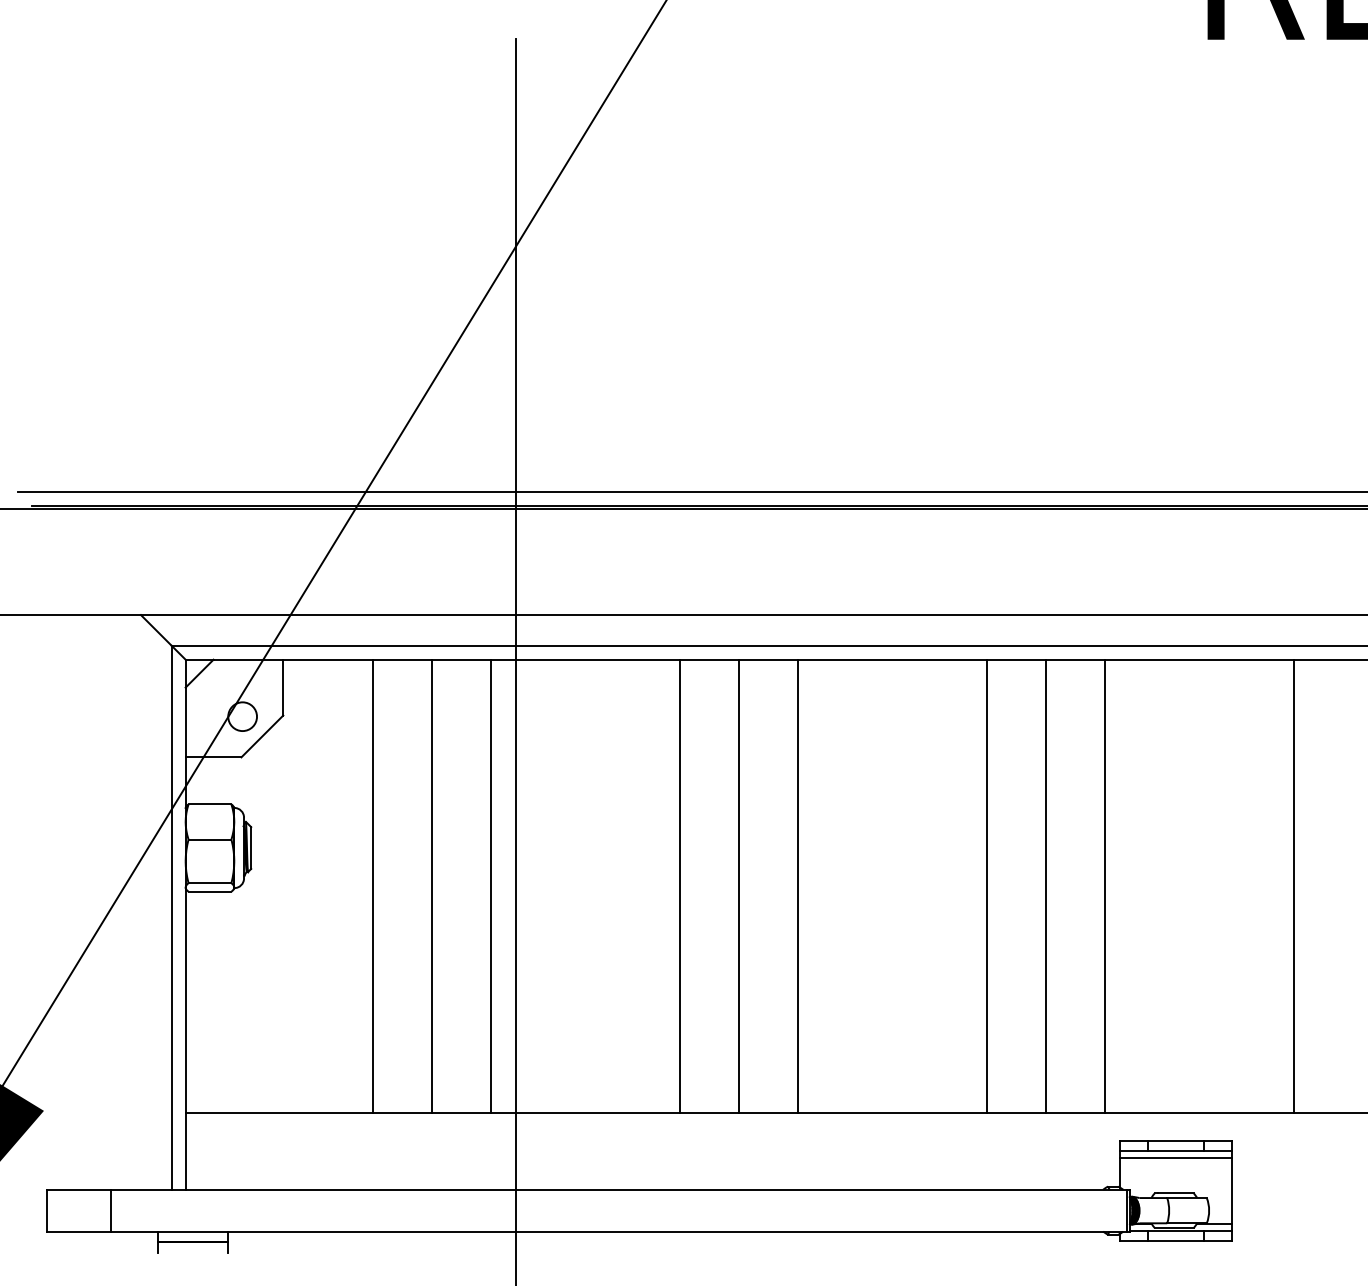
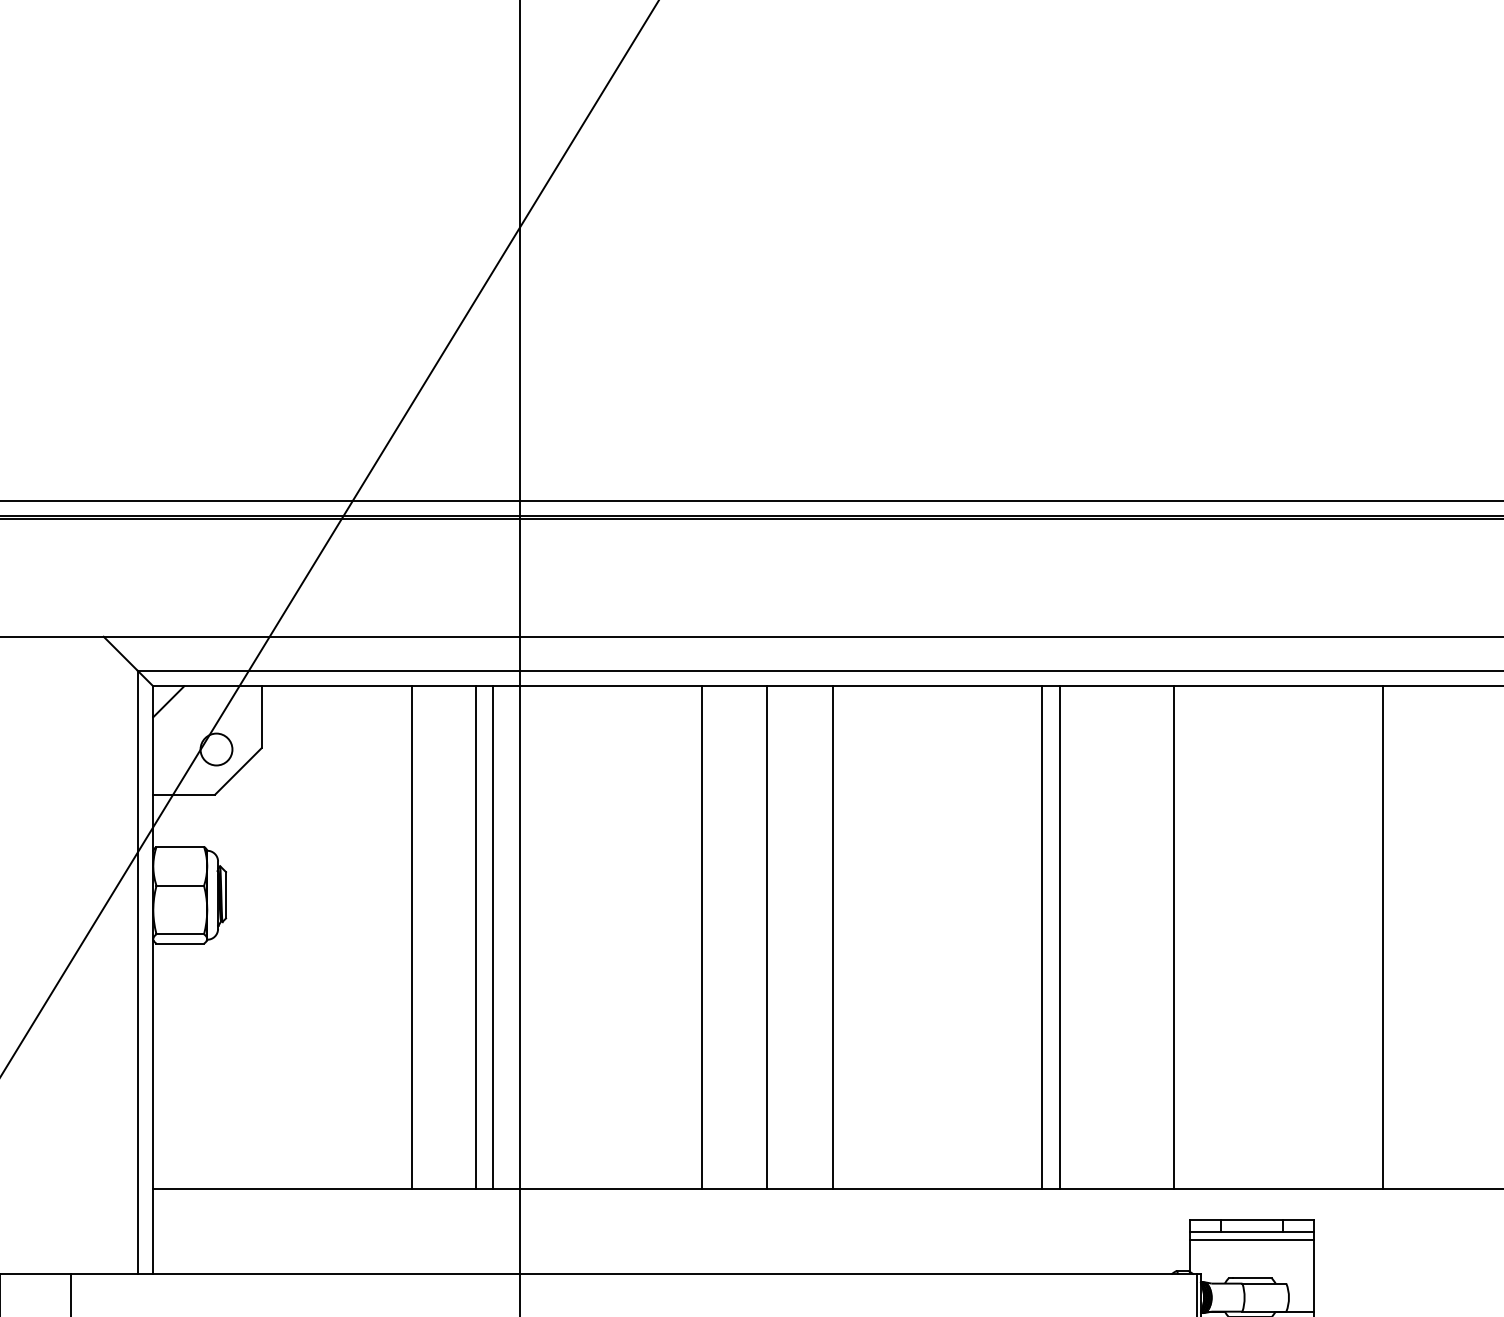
line: (373, 886) -> (412, 937), moved
line: (432, 886) -> (476, 937), moved
line: (1045, 886) -> (1059, 937), moved

